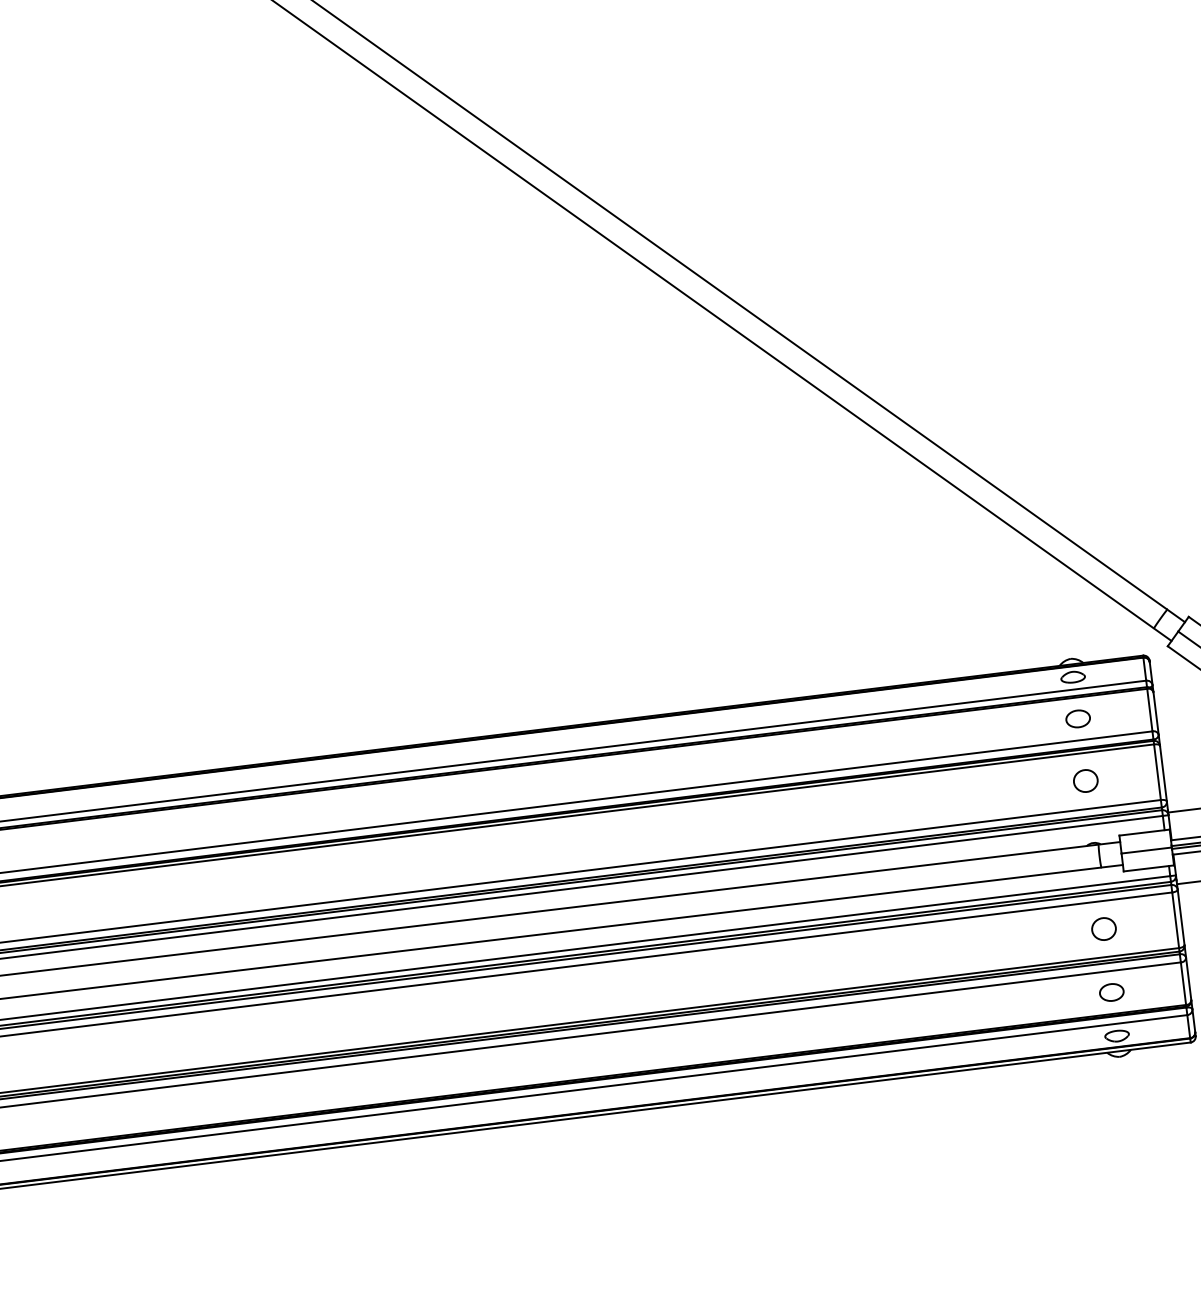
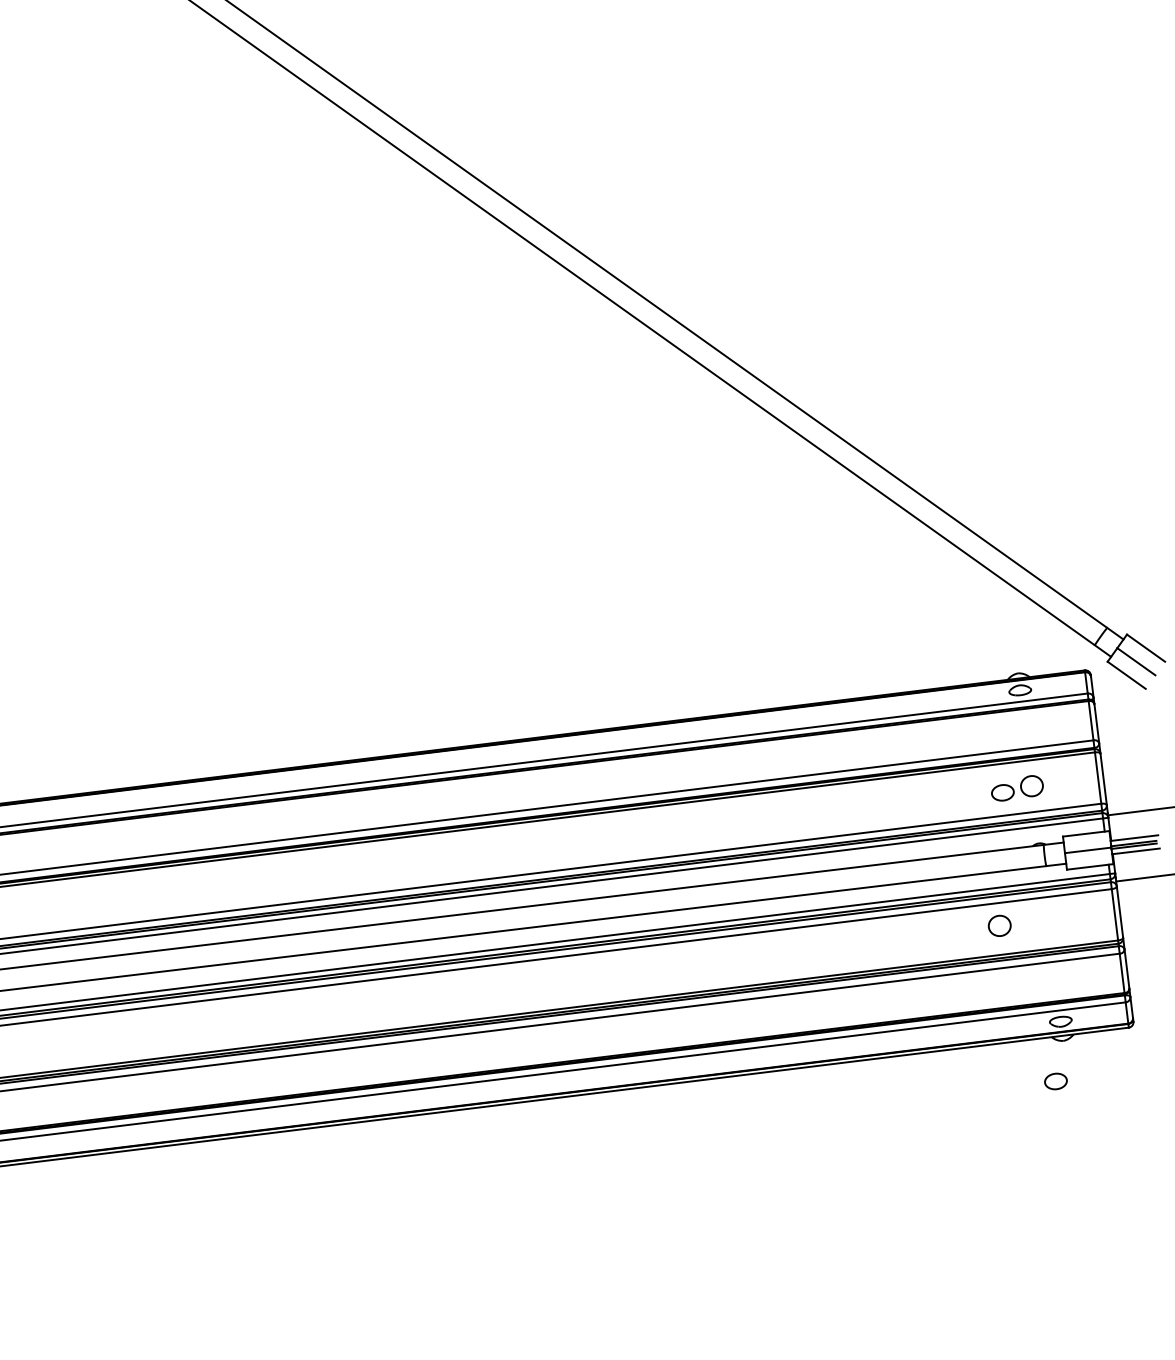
part: (1077, 718) -> (1002, 792), moved
part: (1103, 928) -> (999, 925), moved
part: (1111, 992) -> (1055, 1081), moved

